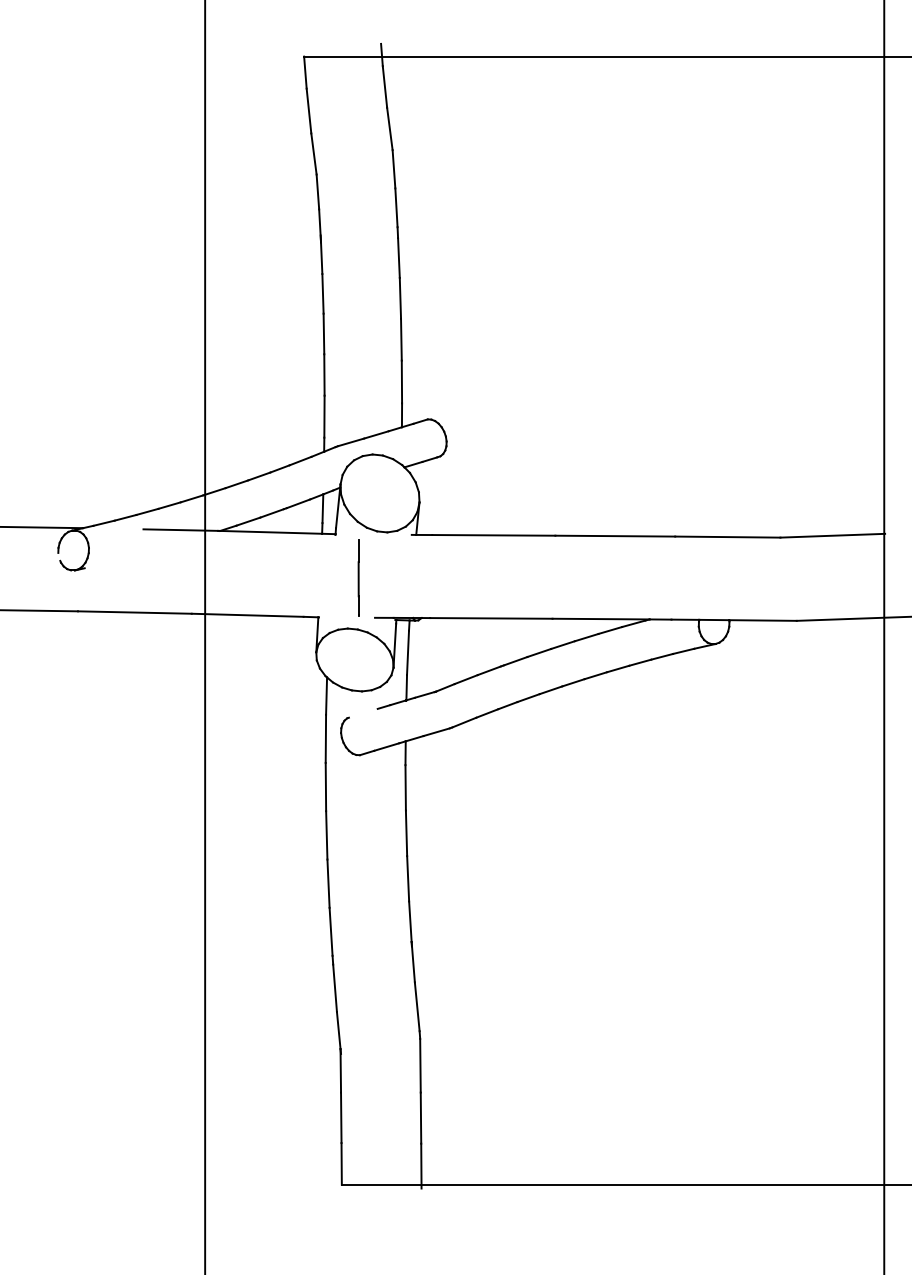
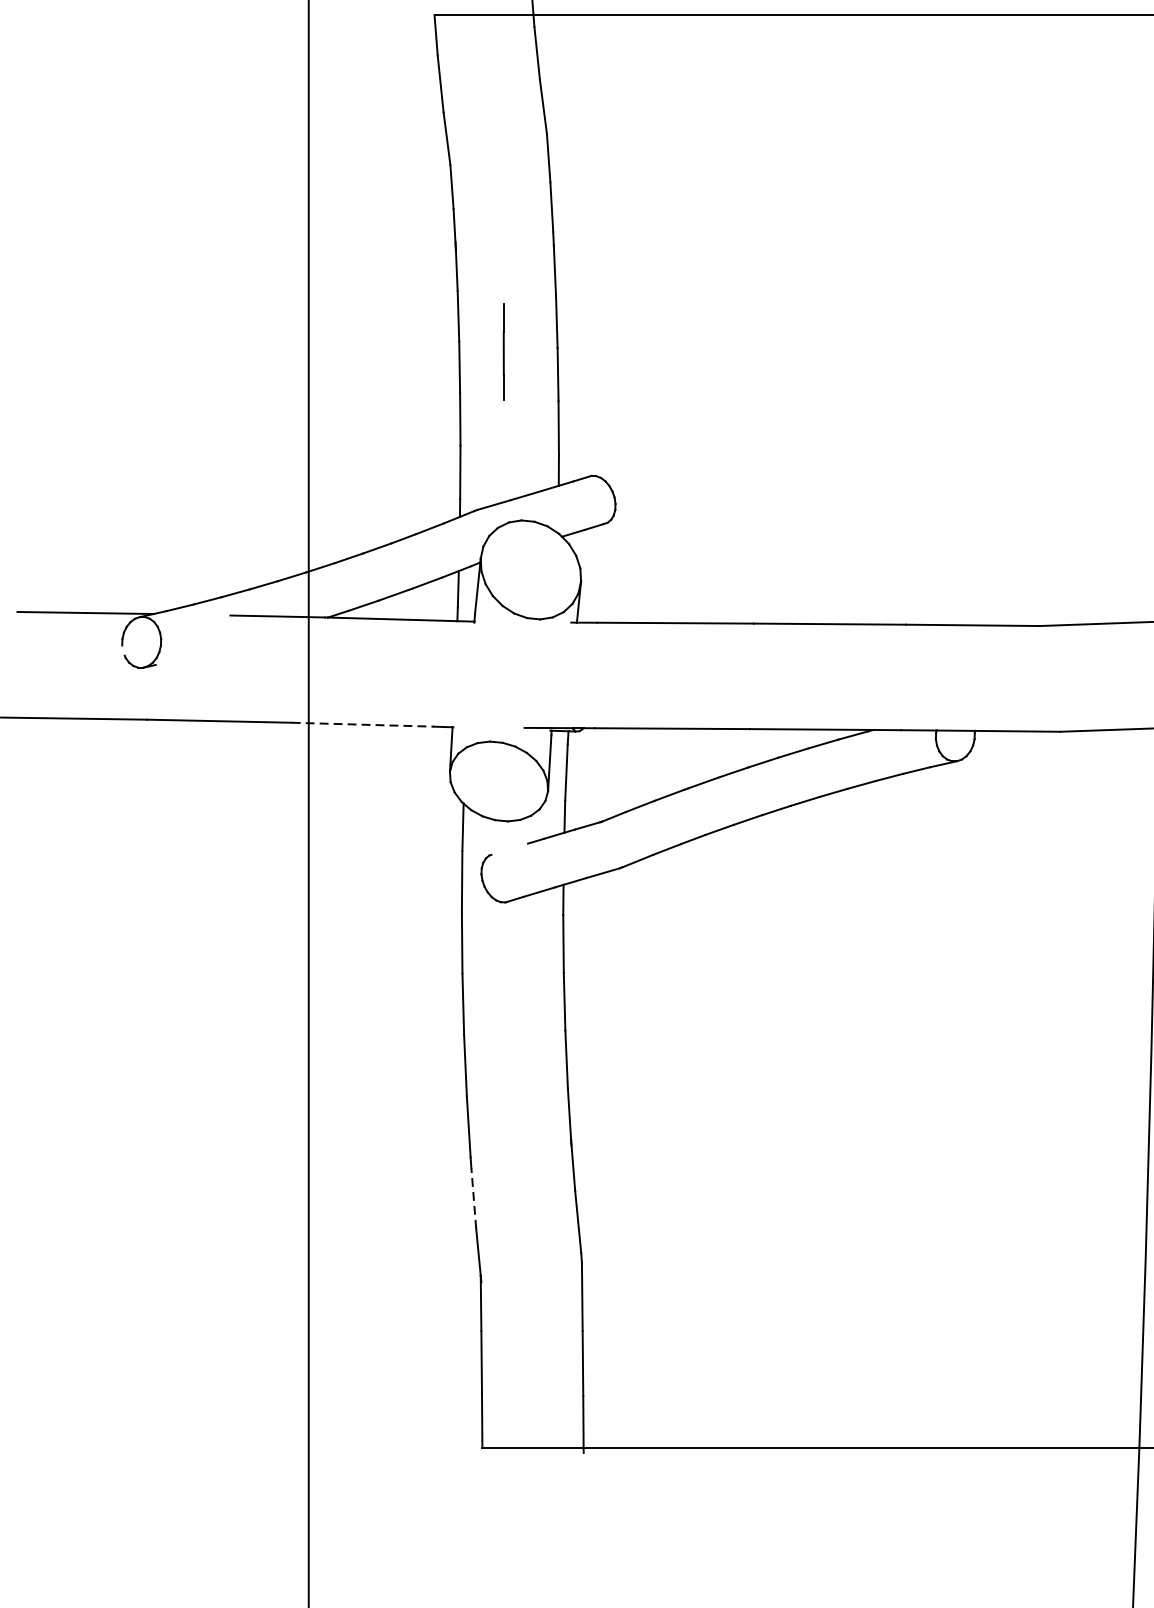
line: (358, 577) -> (503, 351), moved
line: (247, 615) -> (362, 724), solid -> dashed
line: (335, 988) -> (474, 1198), solid -> dashed

